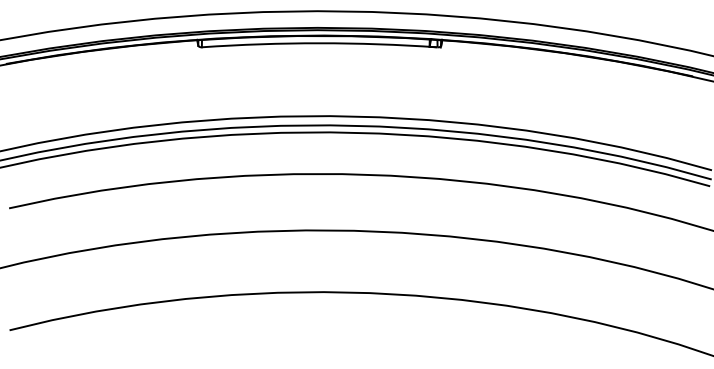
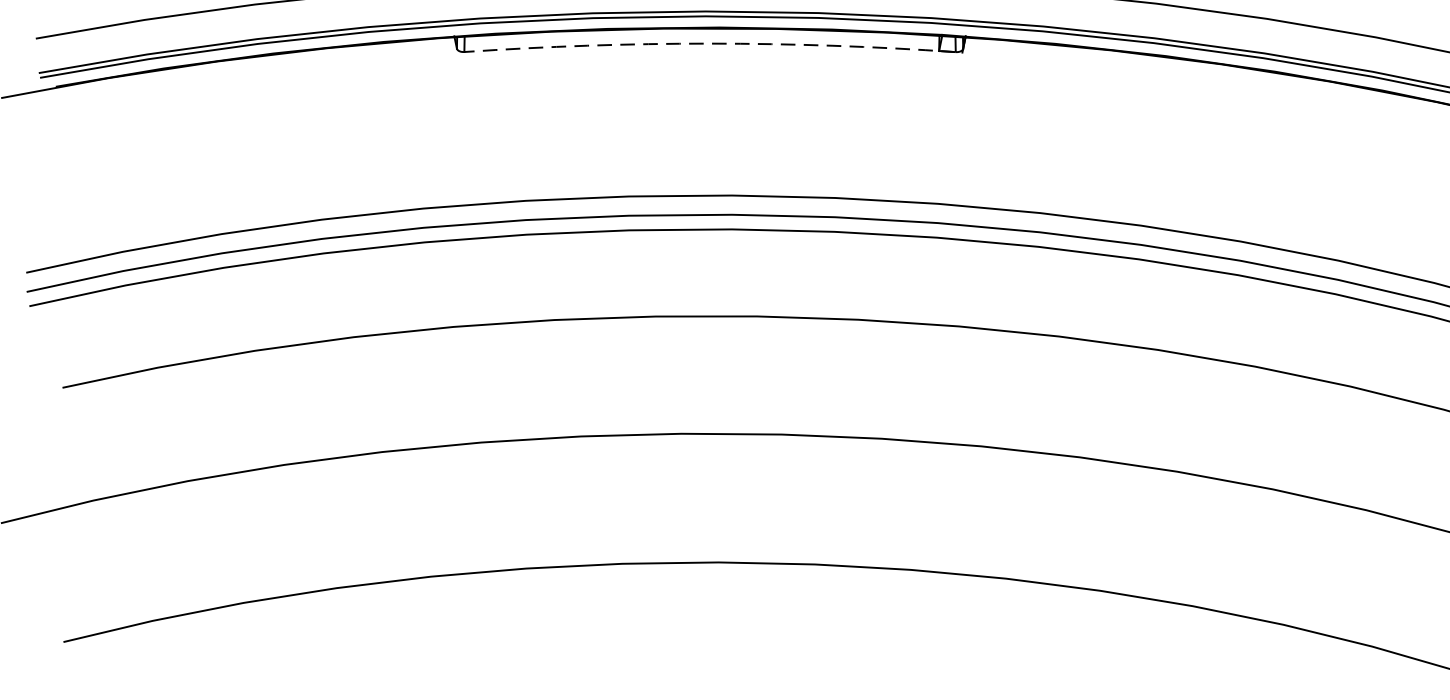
arc: (319, 43) -> (709, 44), solid -> dashed

